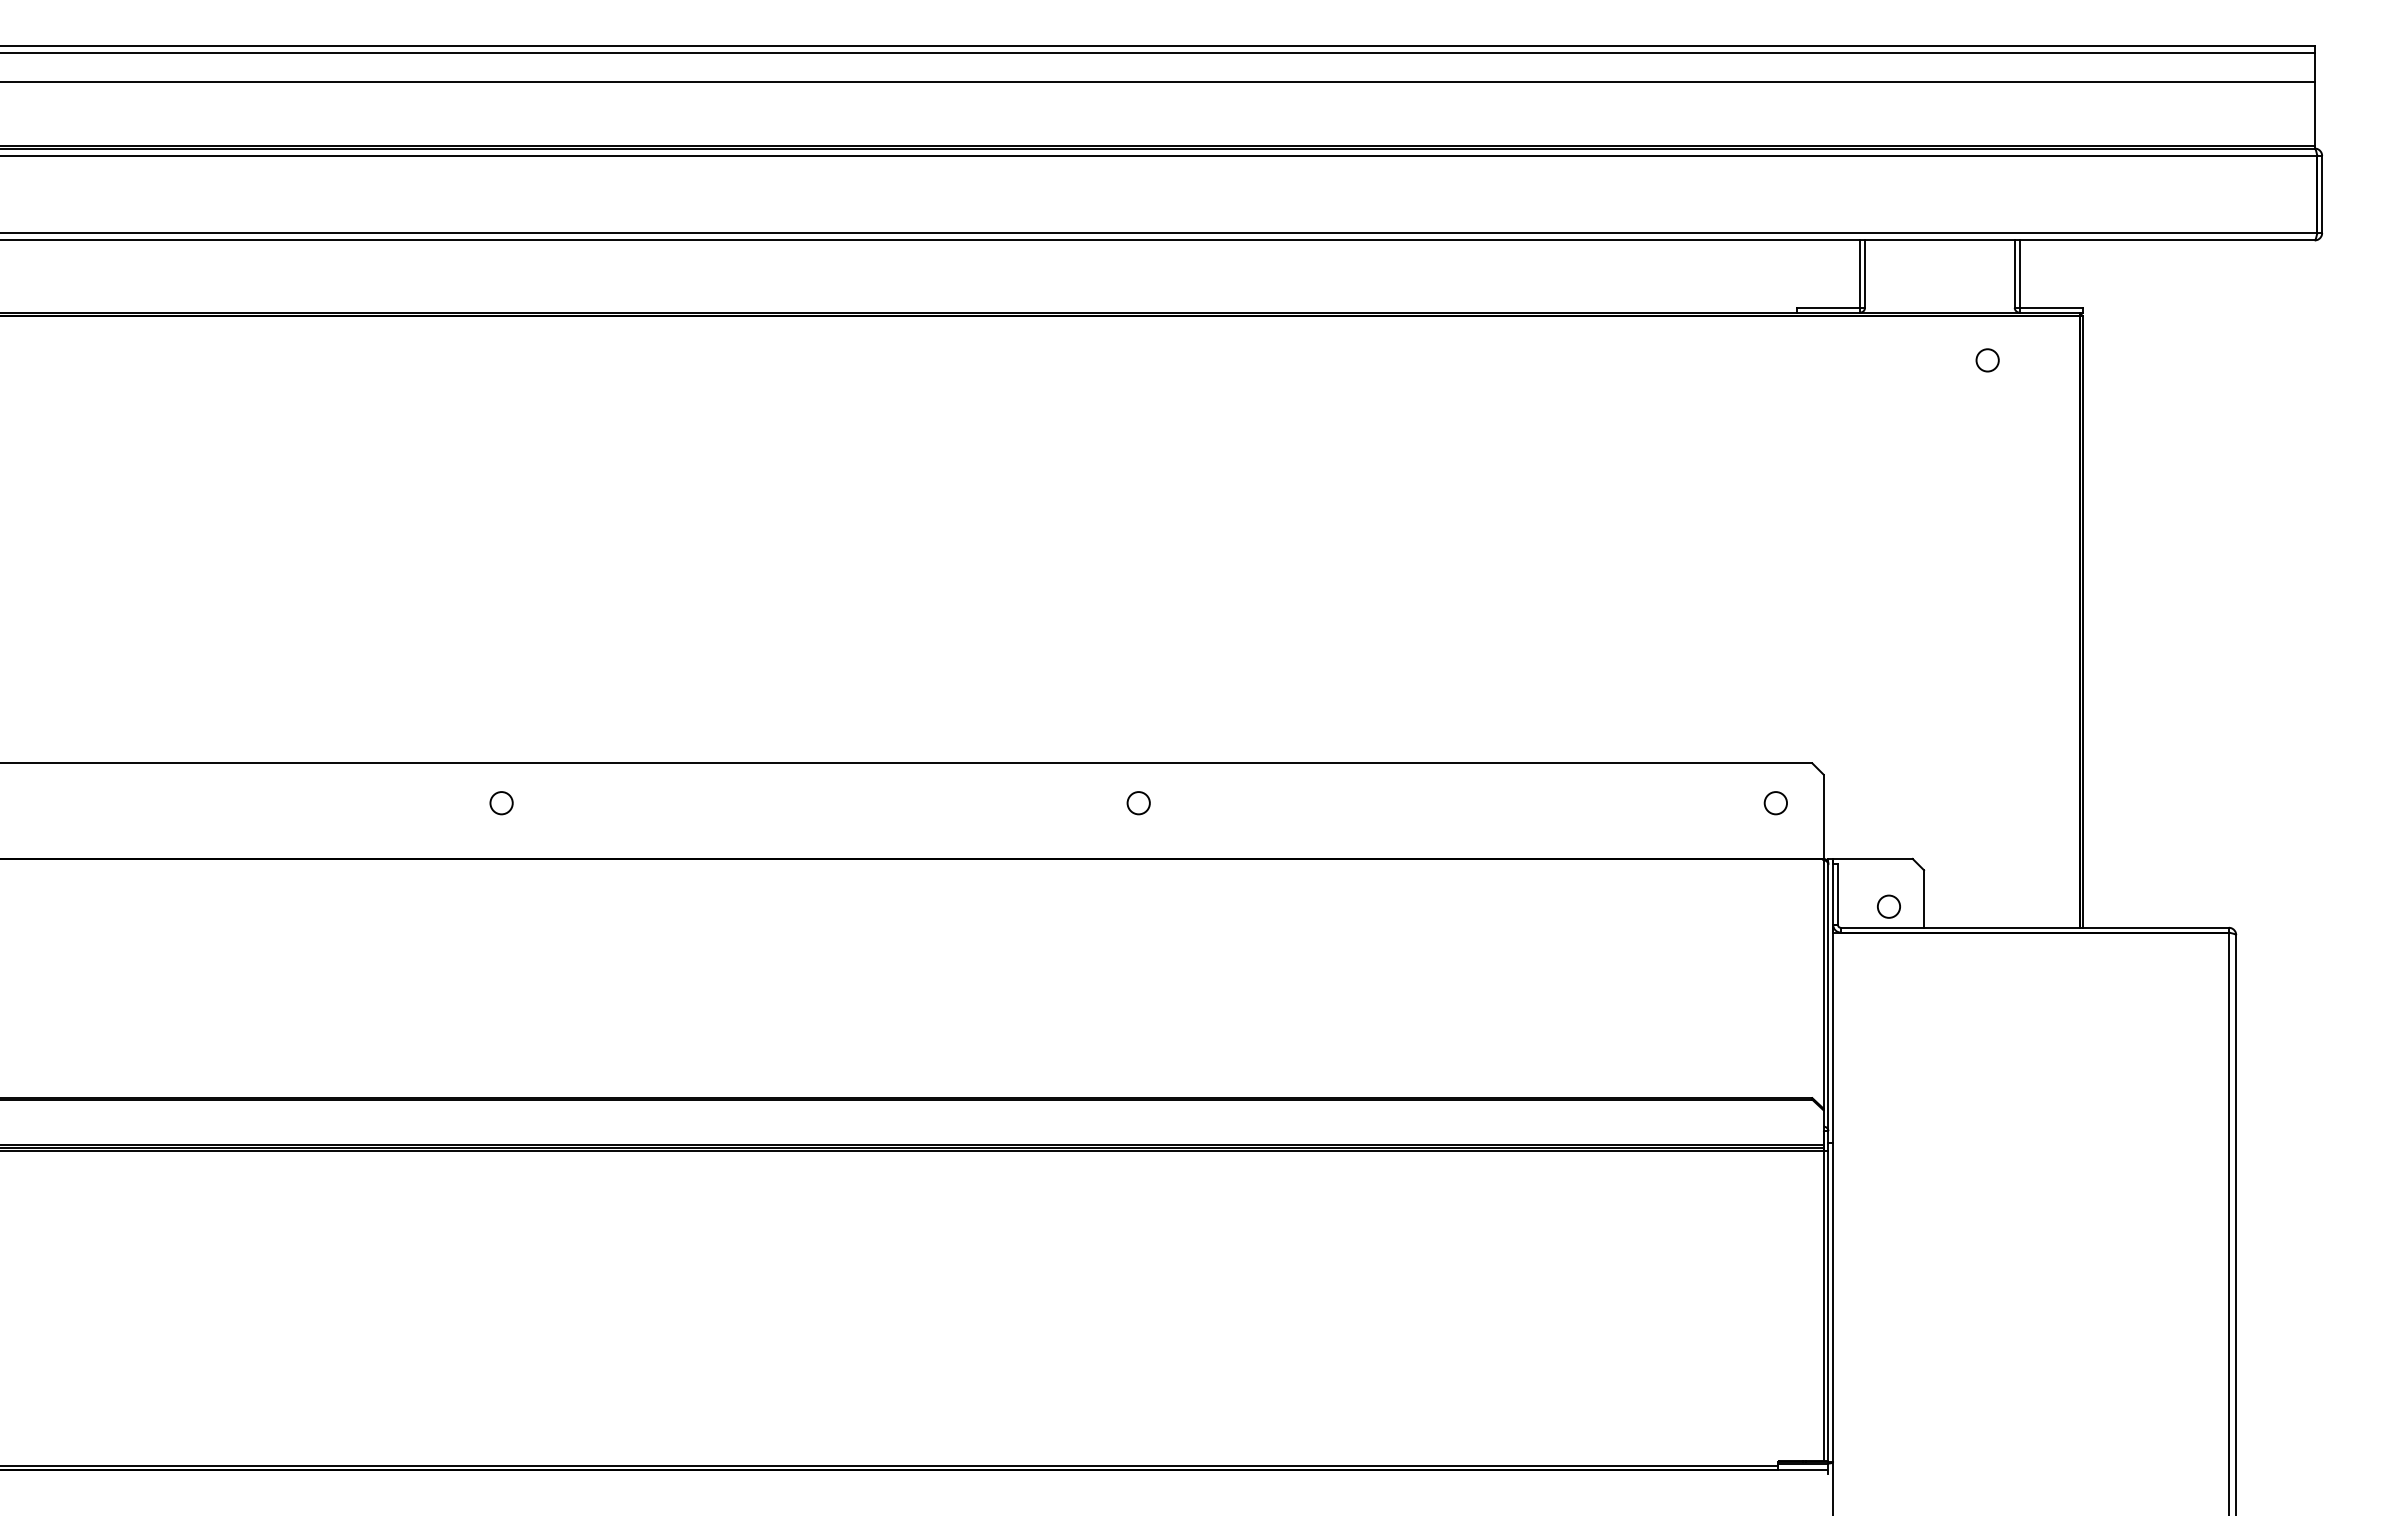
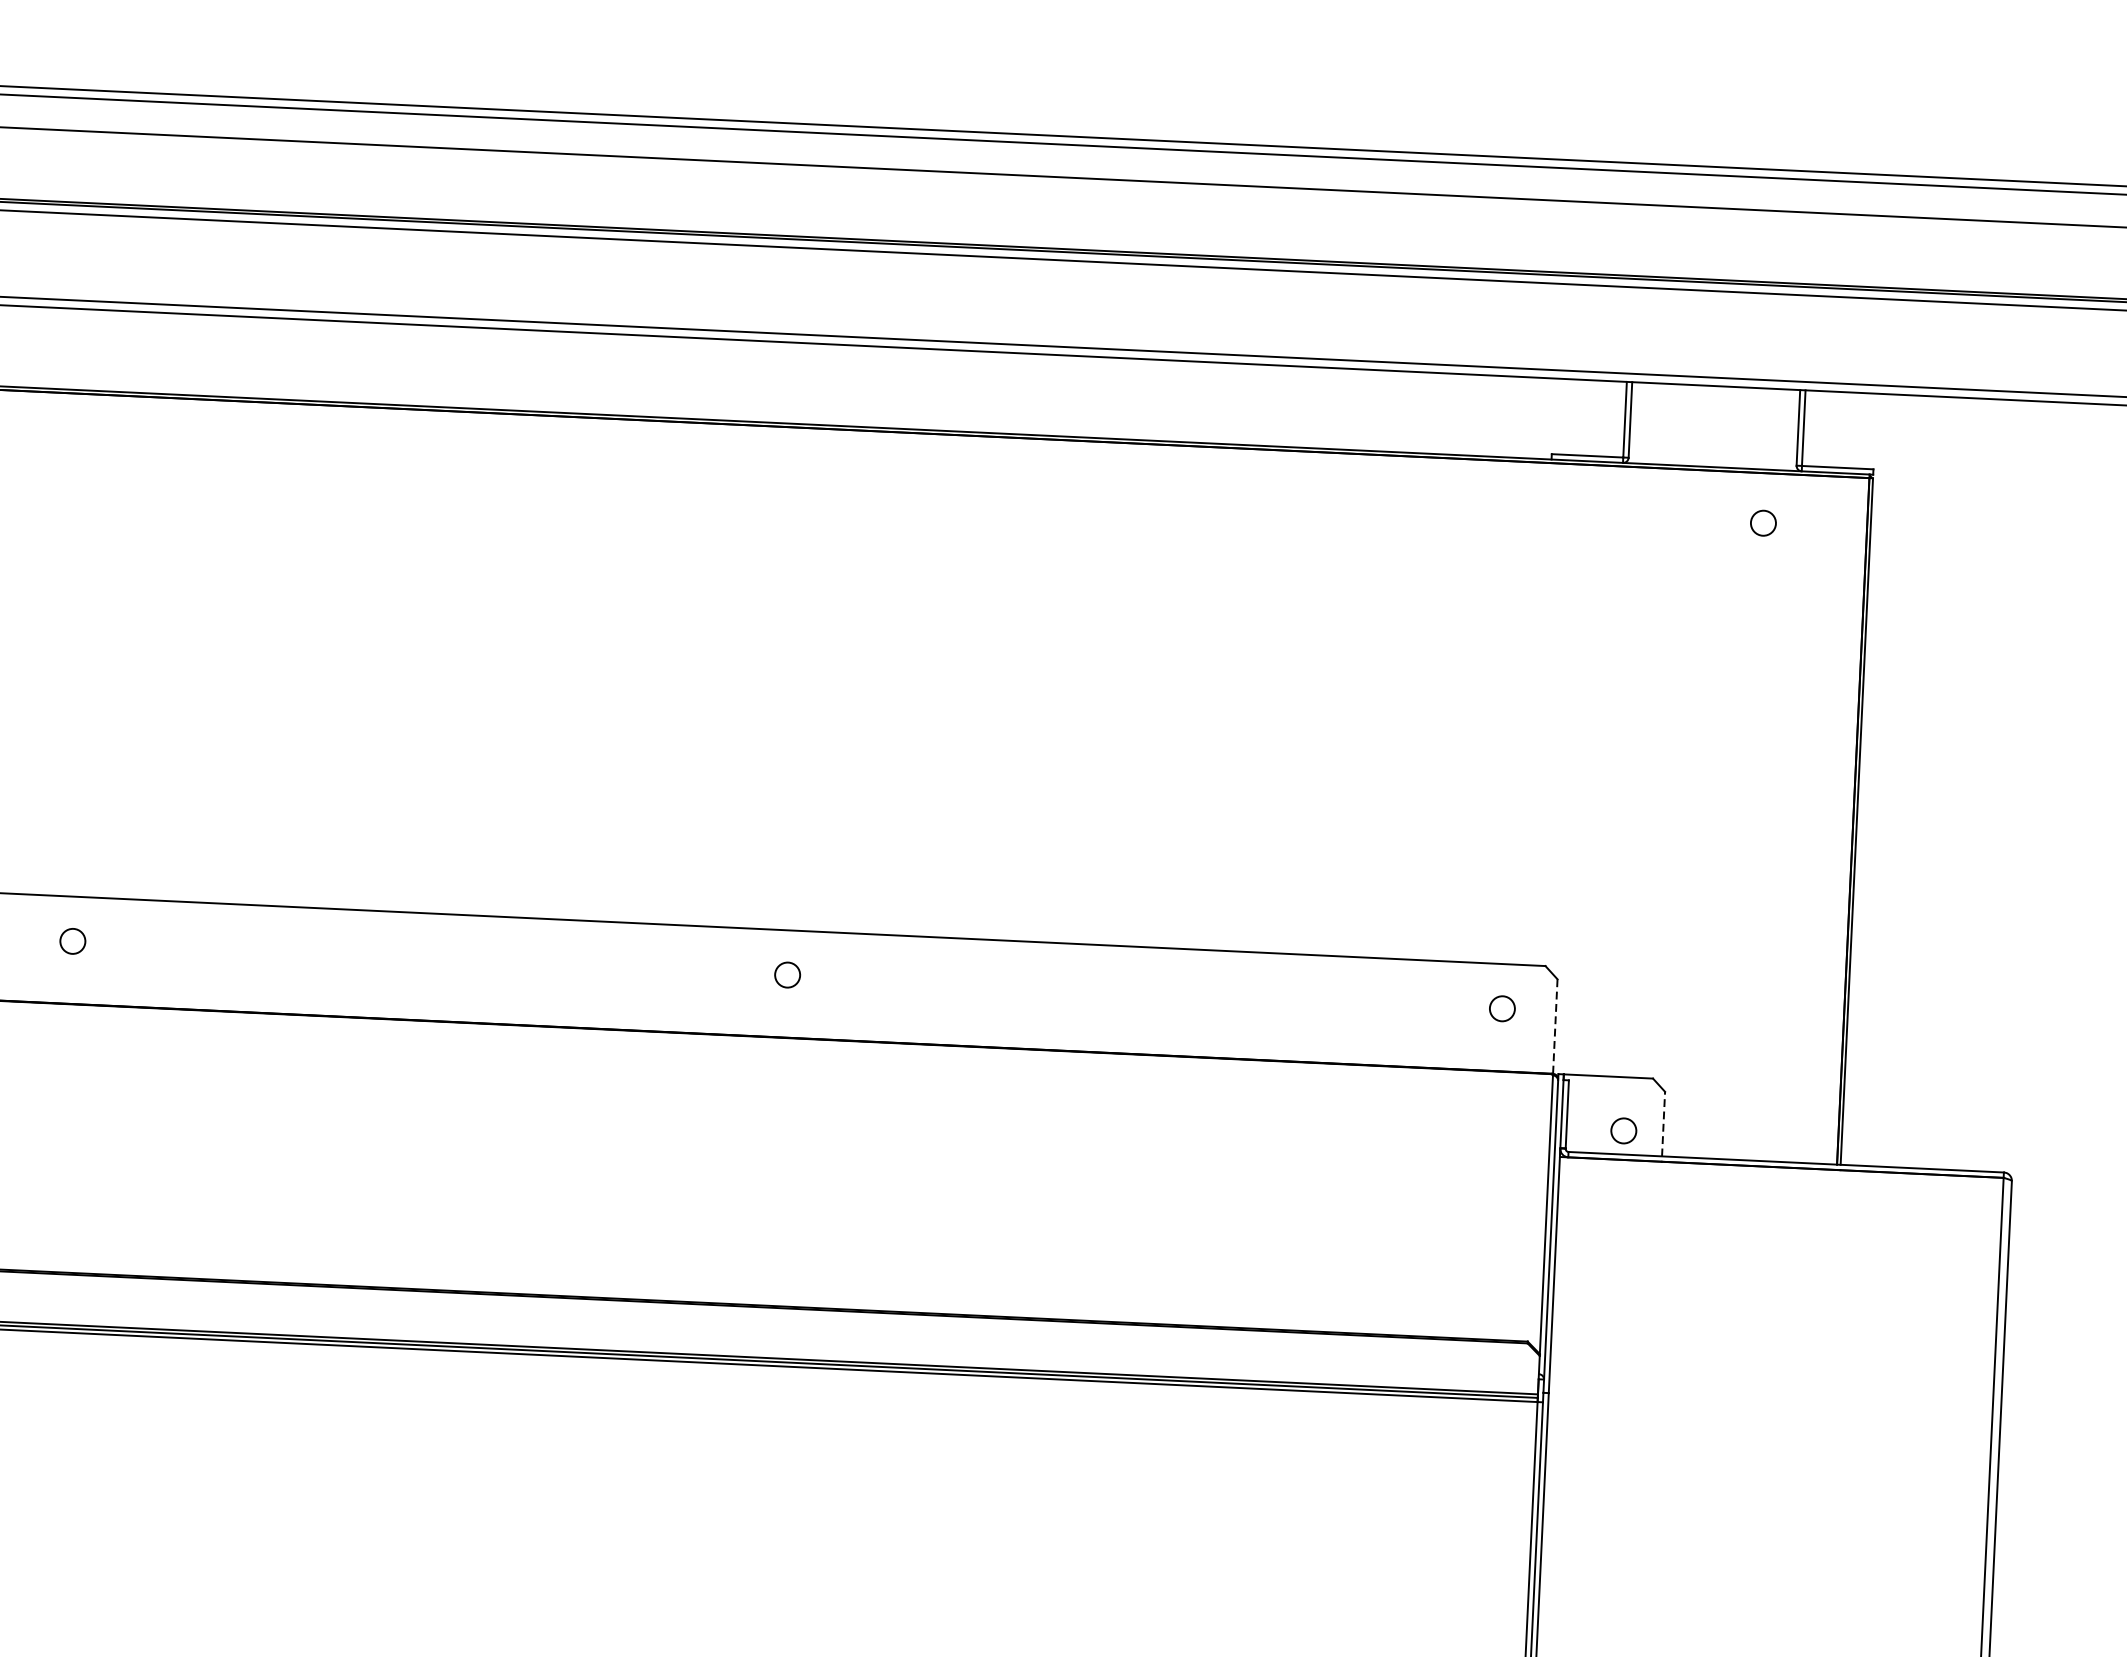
line: (1823, 817) -> (1555, 1027), solid -> dashed
line: (1924, 899) -> (1664, 1124), solid -> dashed

